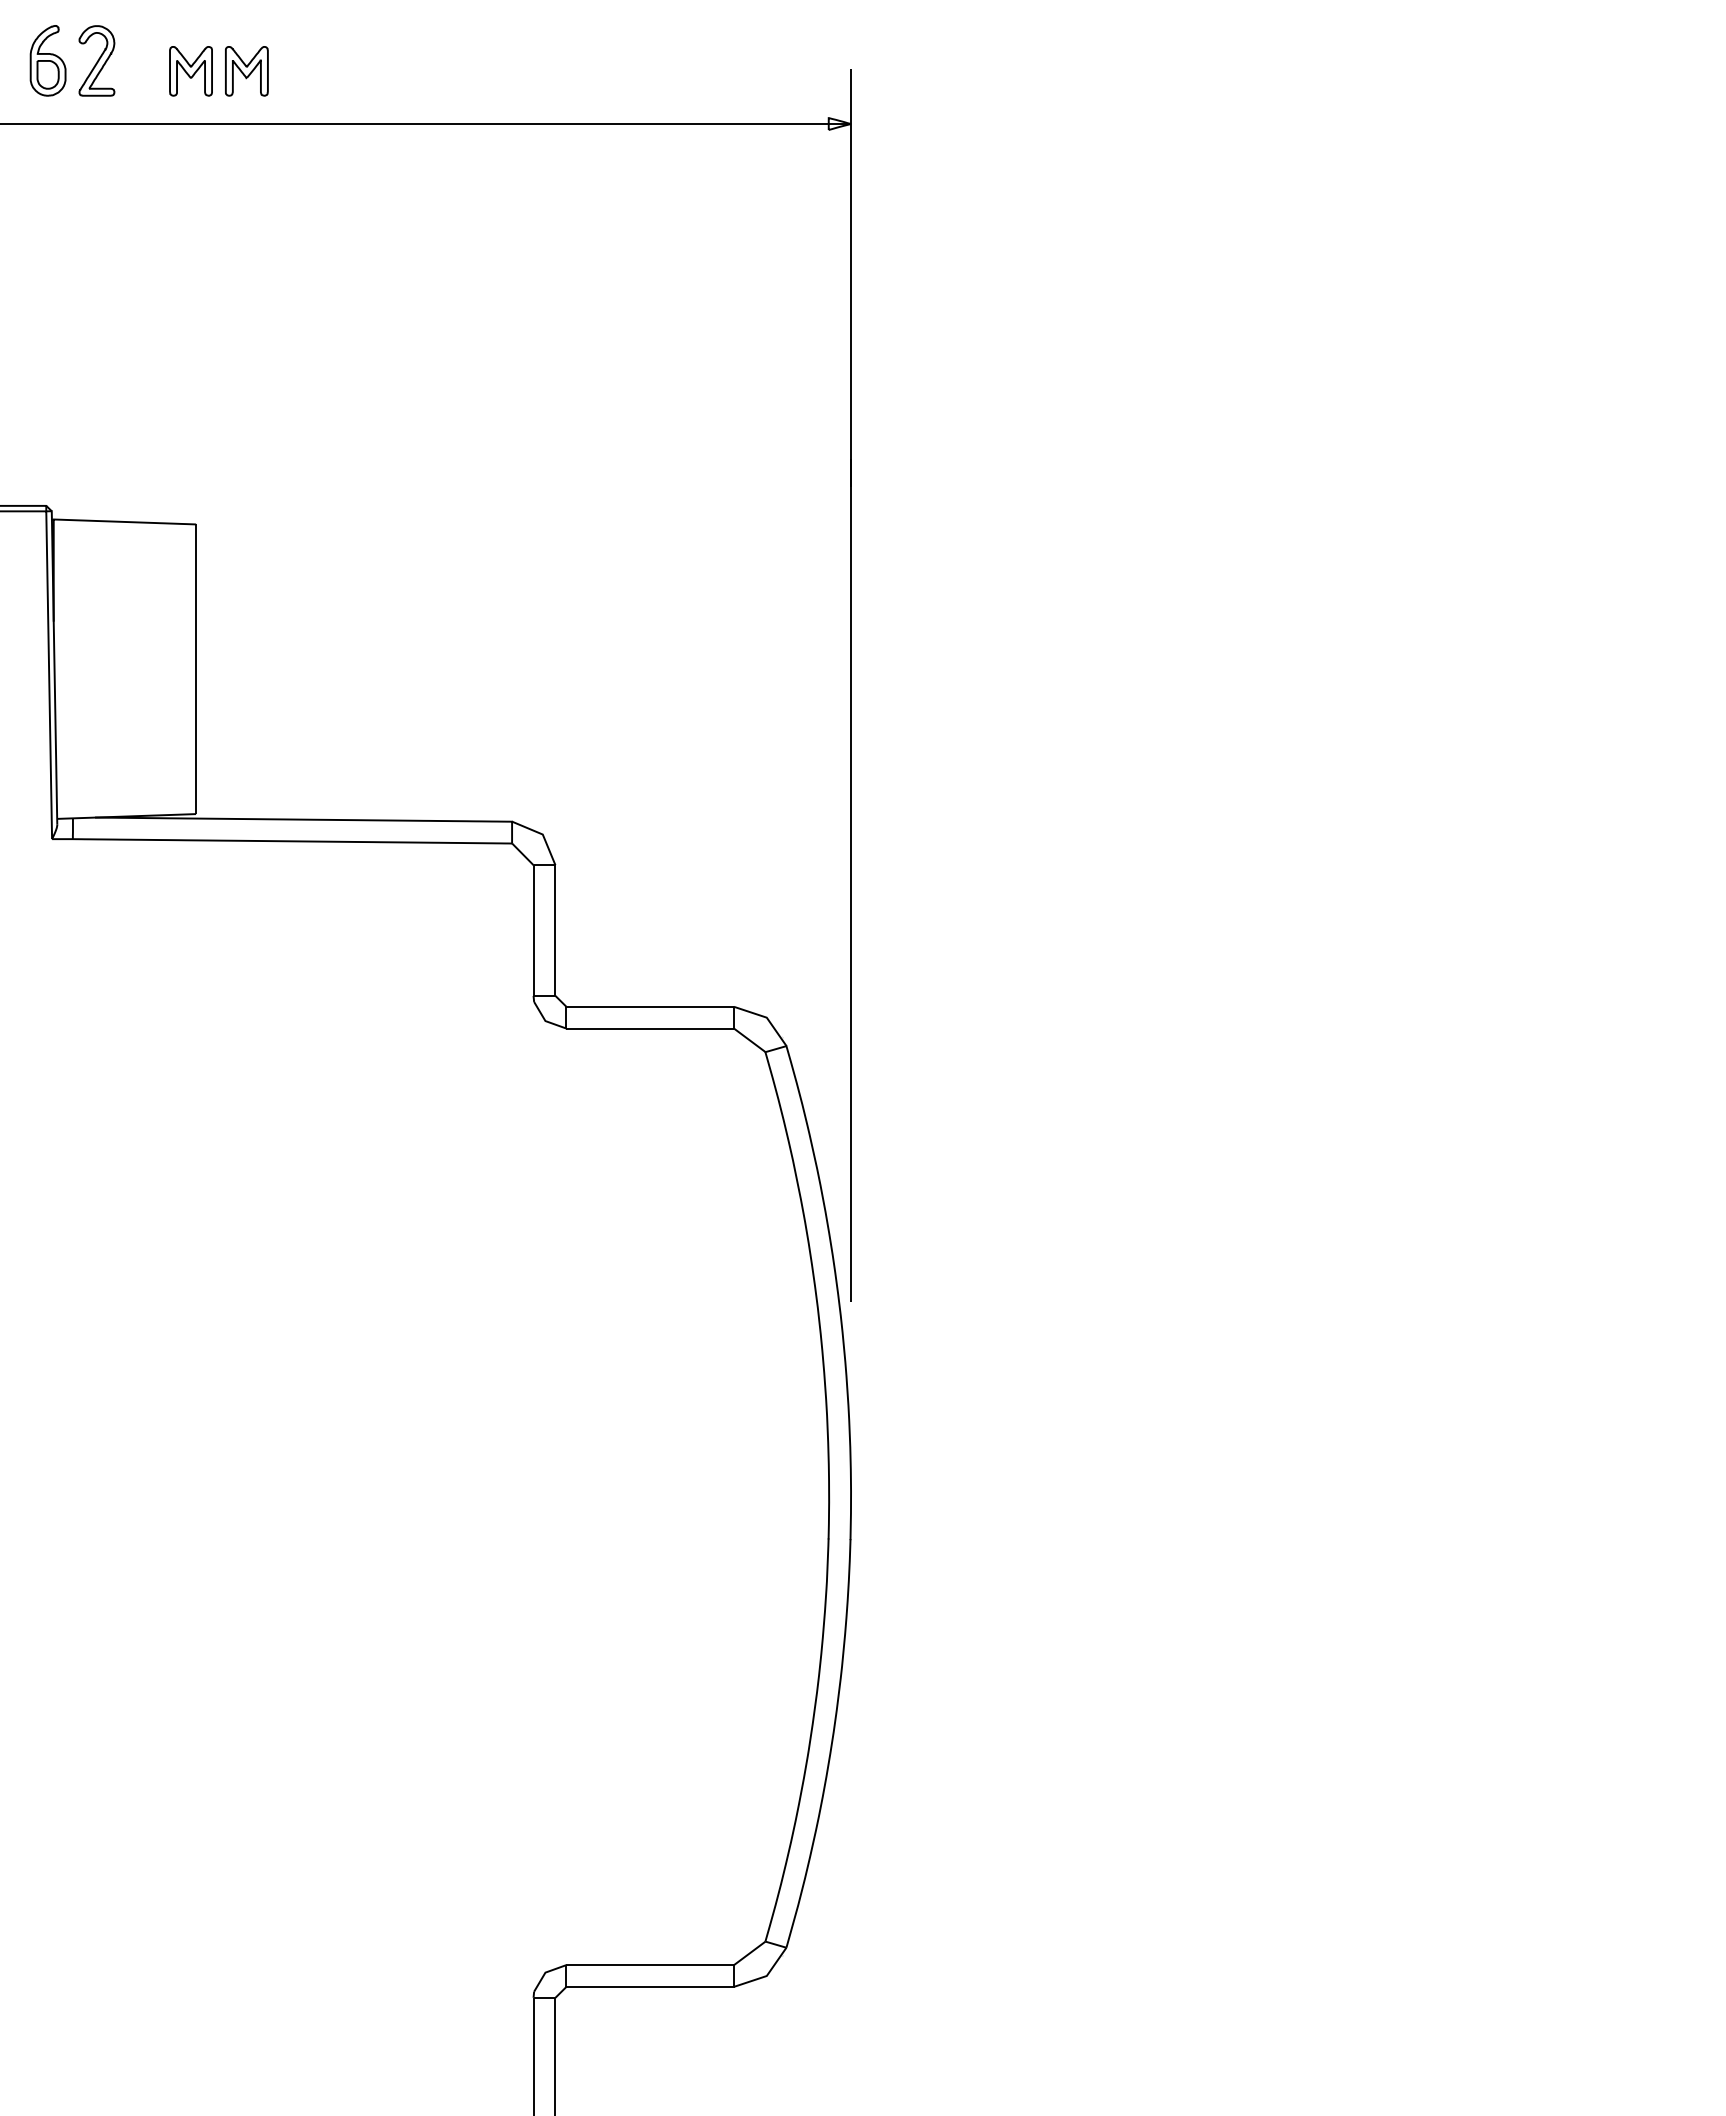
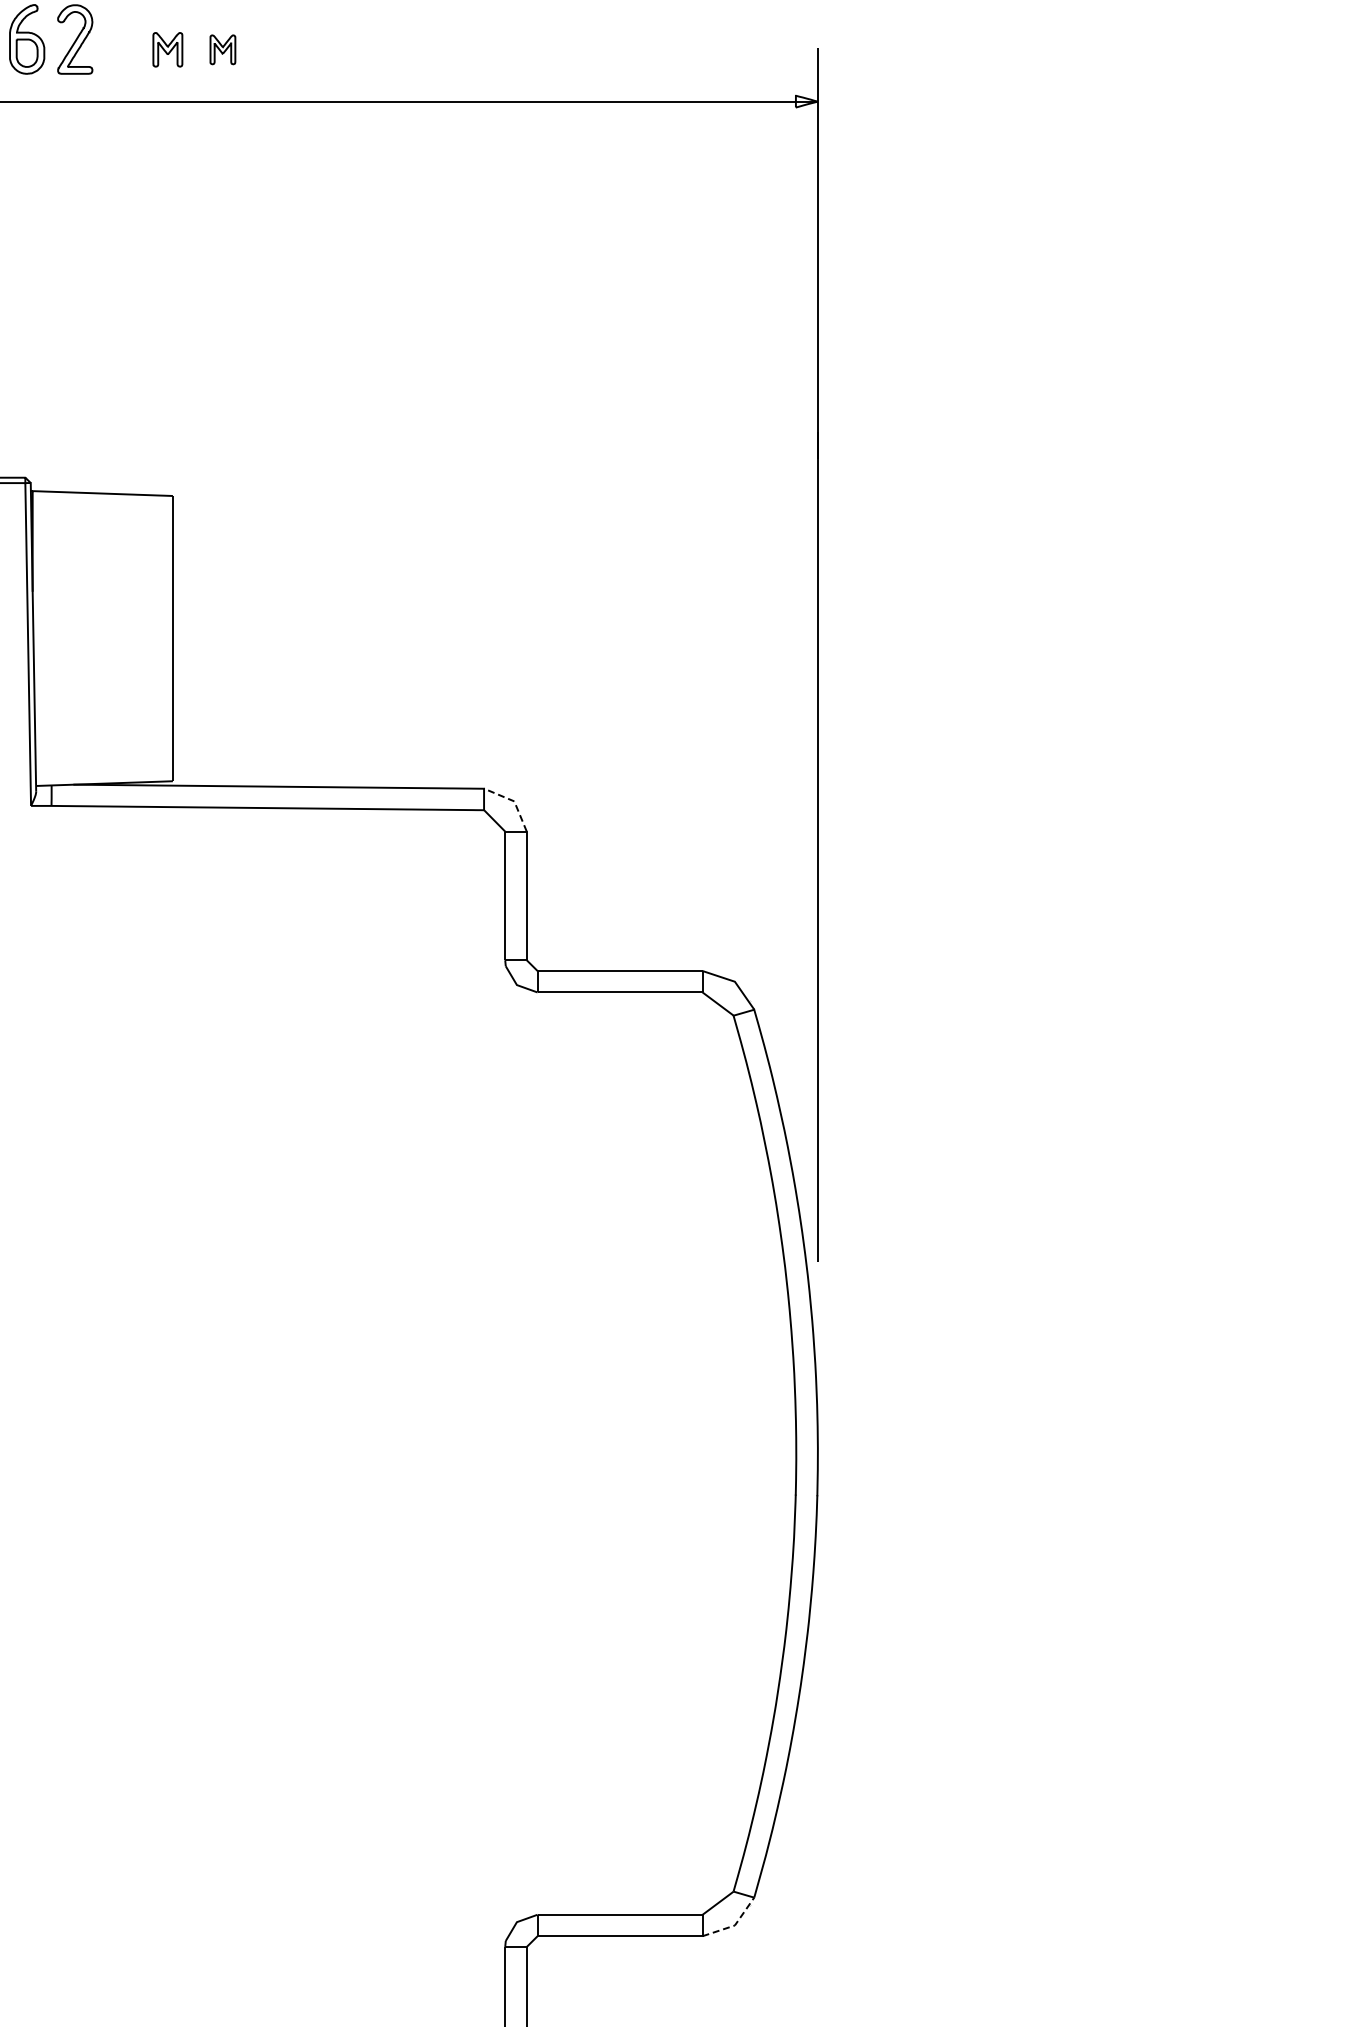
part: (190, 71) -> (167, 49), size x0.7
part: (246, 71) -> (222, 49), size x0.6
line: (542, 834) -> (514, 801), solid -> dashed
line: (766, 1976) -> (734, 1925), solid -> dashed

